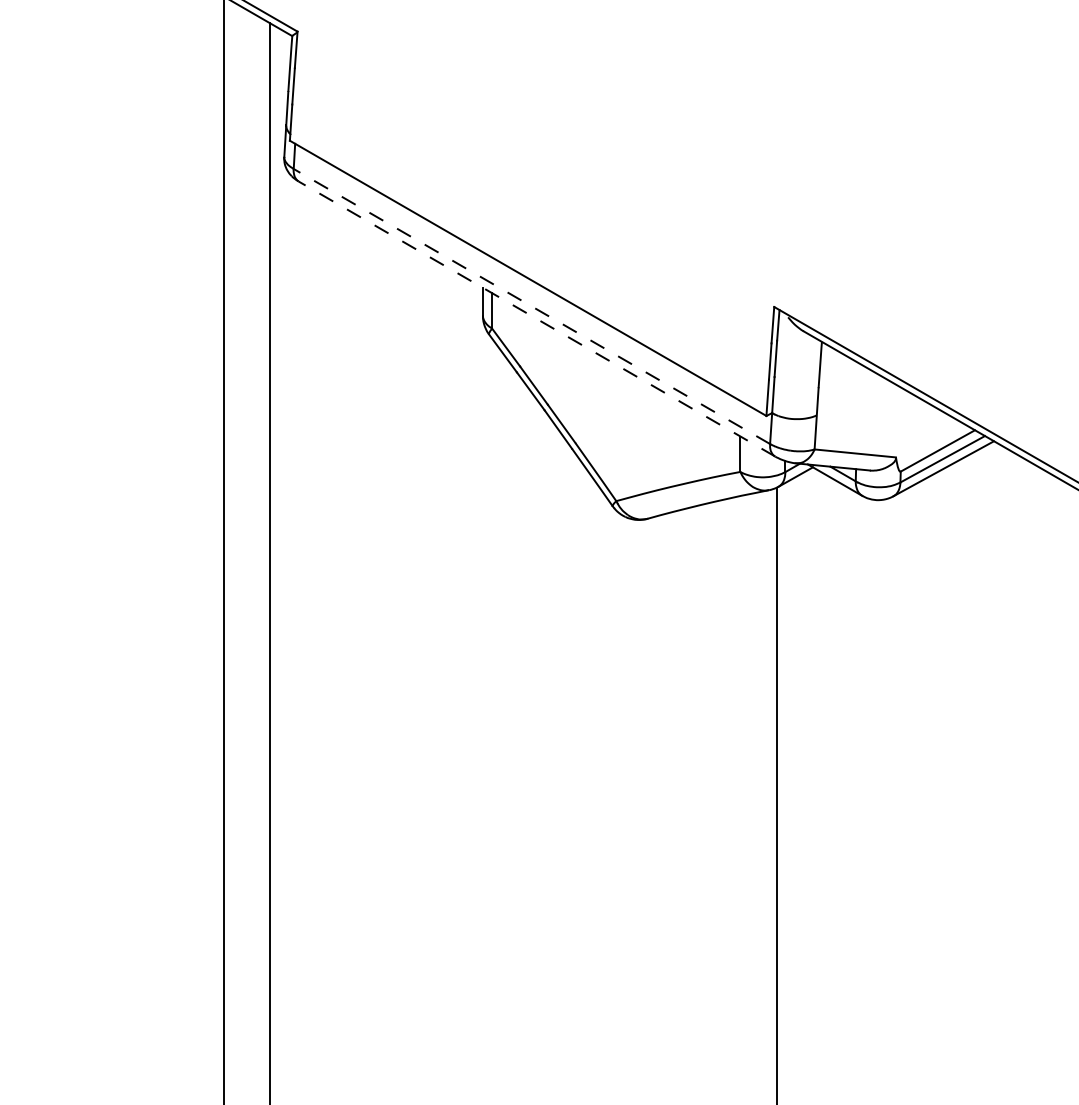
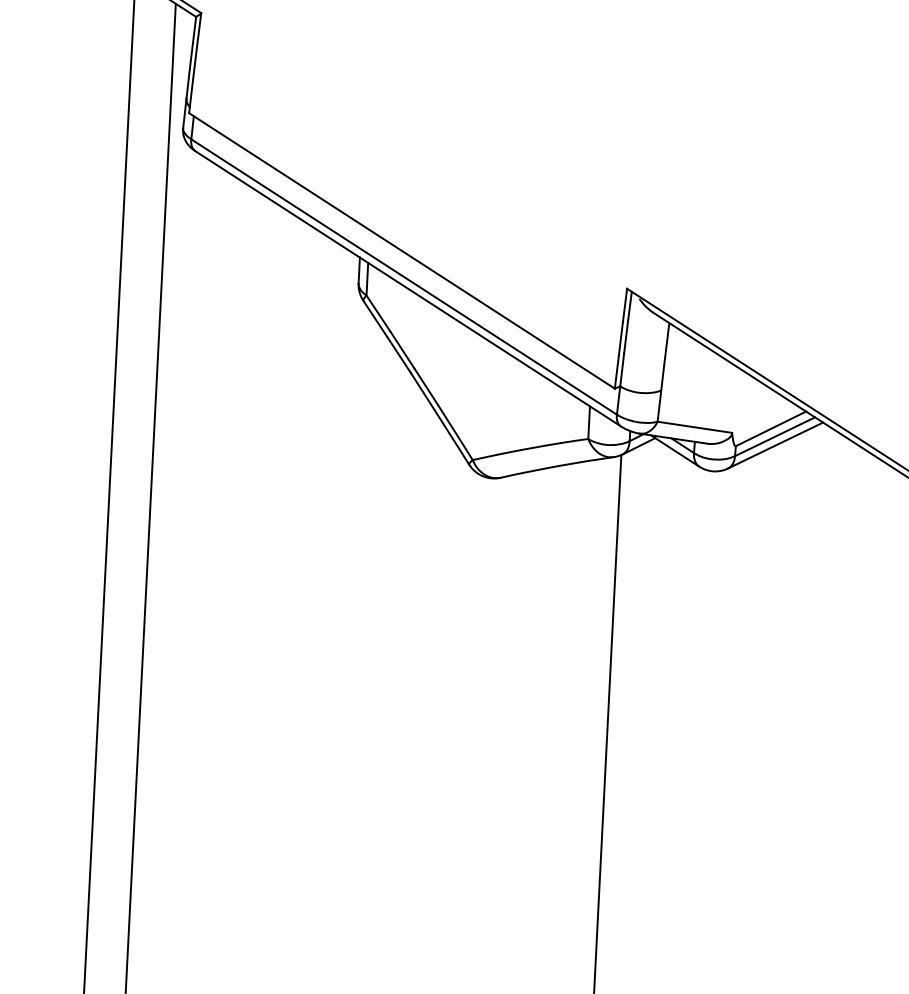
line: (531, 306) -> (403, 276), dashed -> solid
line: (536, 318) -> (407, 288), dashed -> solid

